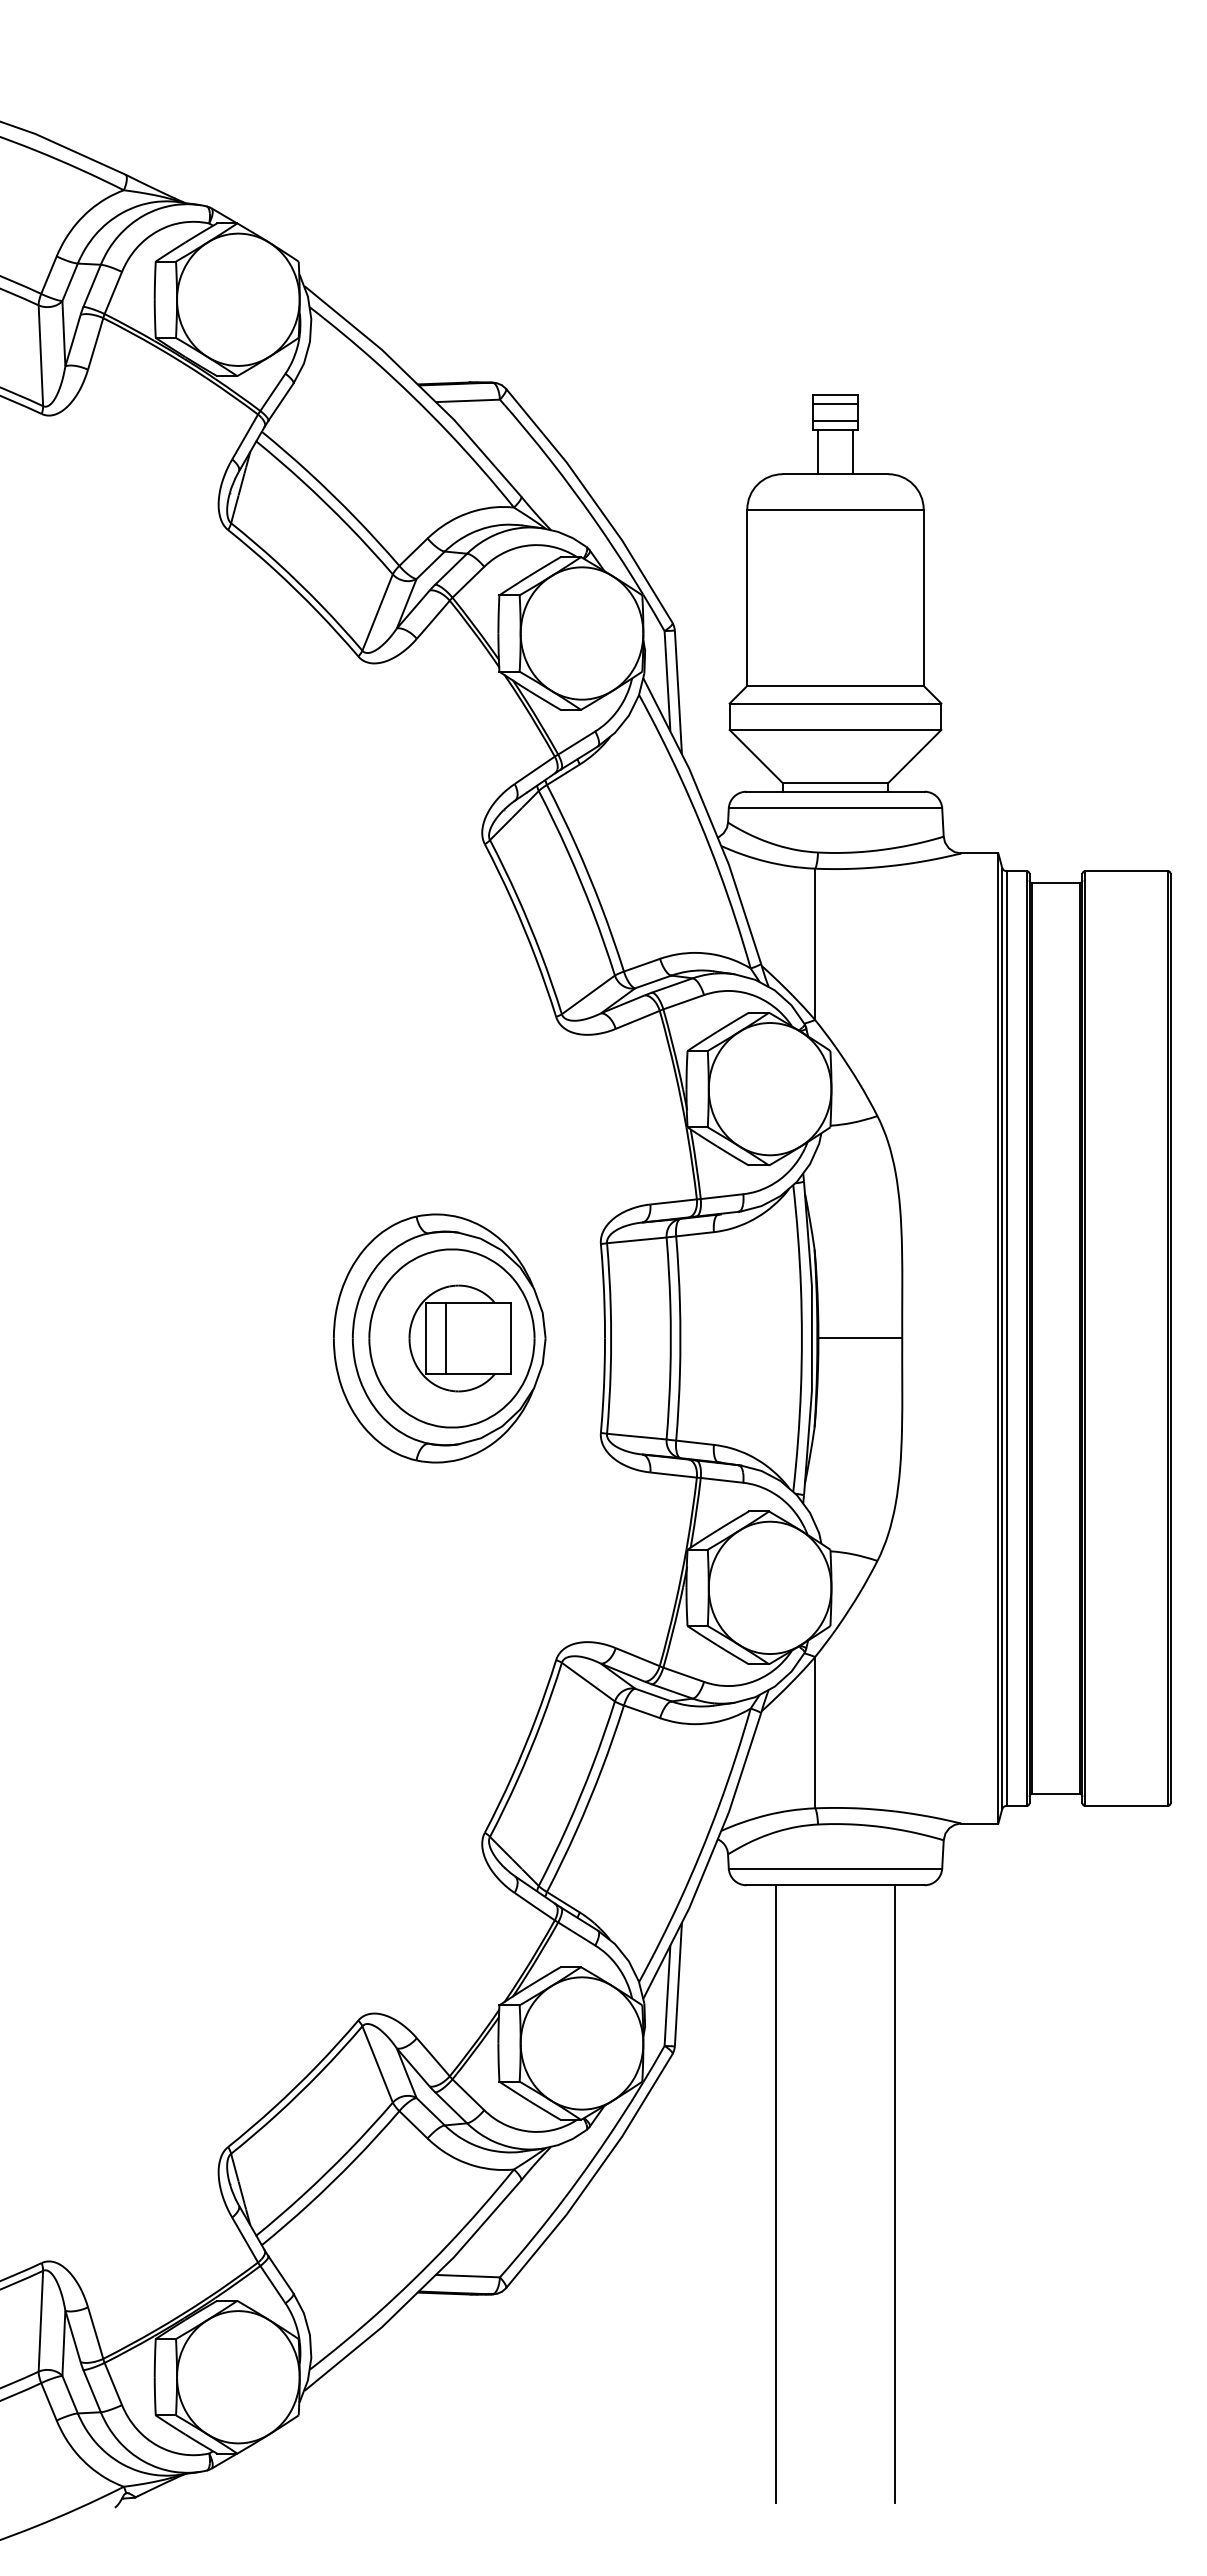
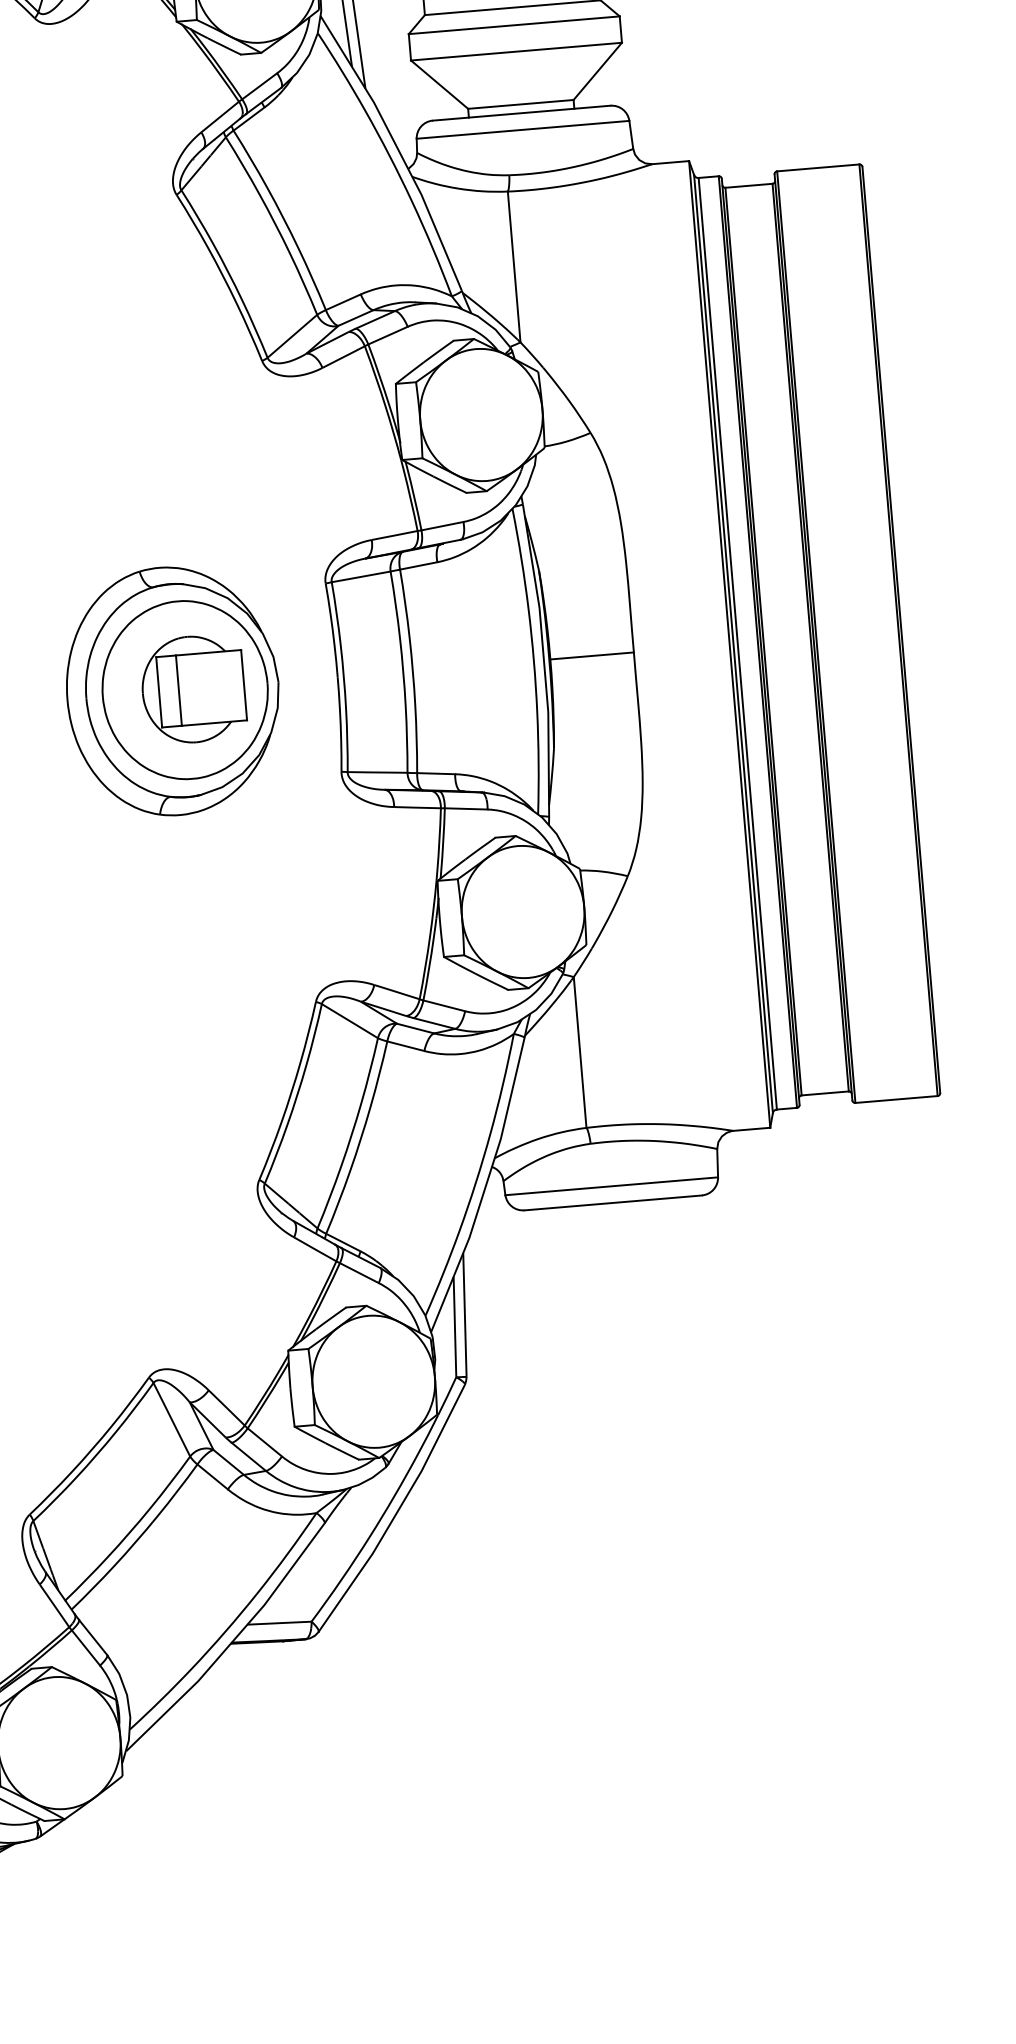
line: (776, 2193) -> (580, 1514), removed
line: (894, 2193) -> (697, 1505), removed

